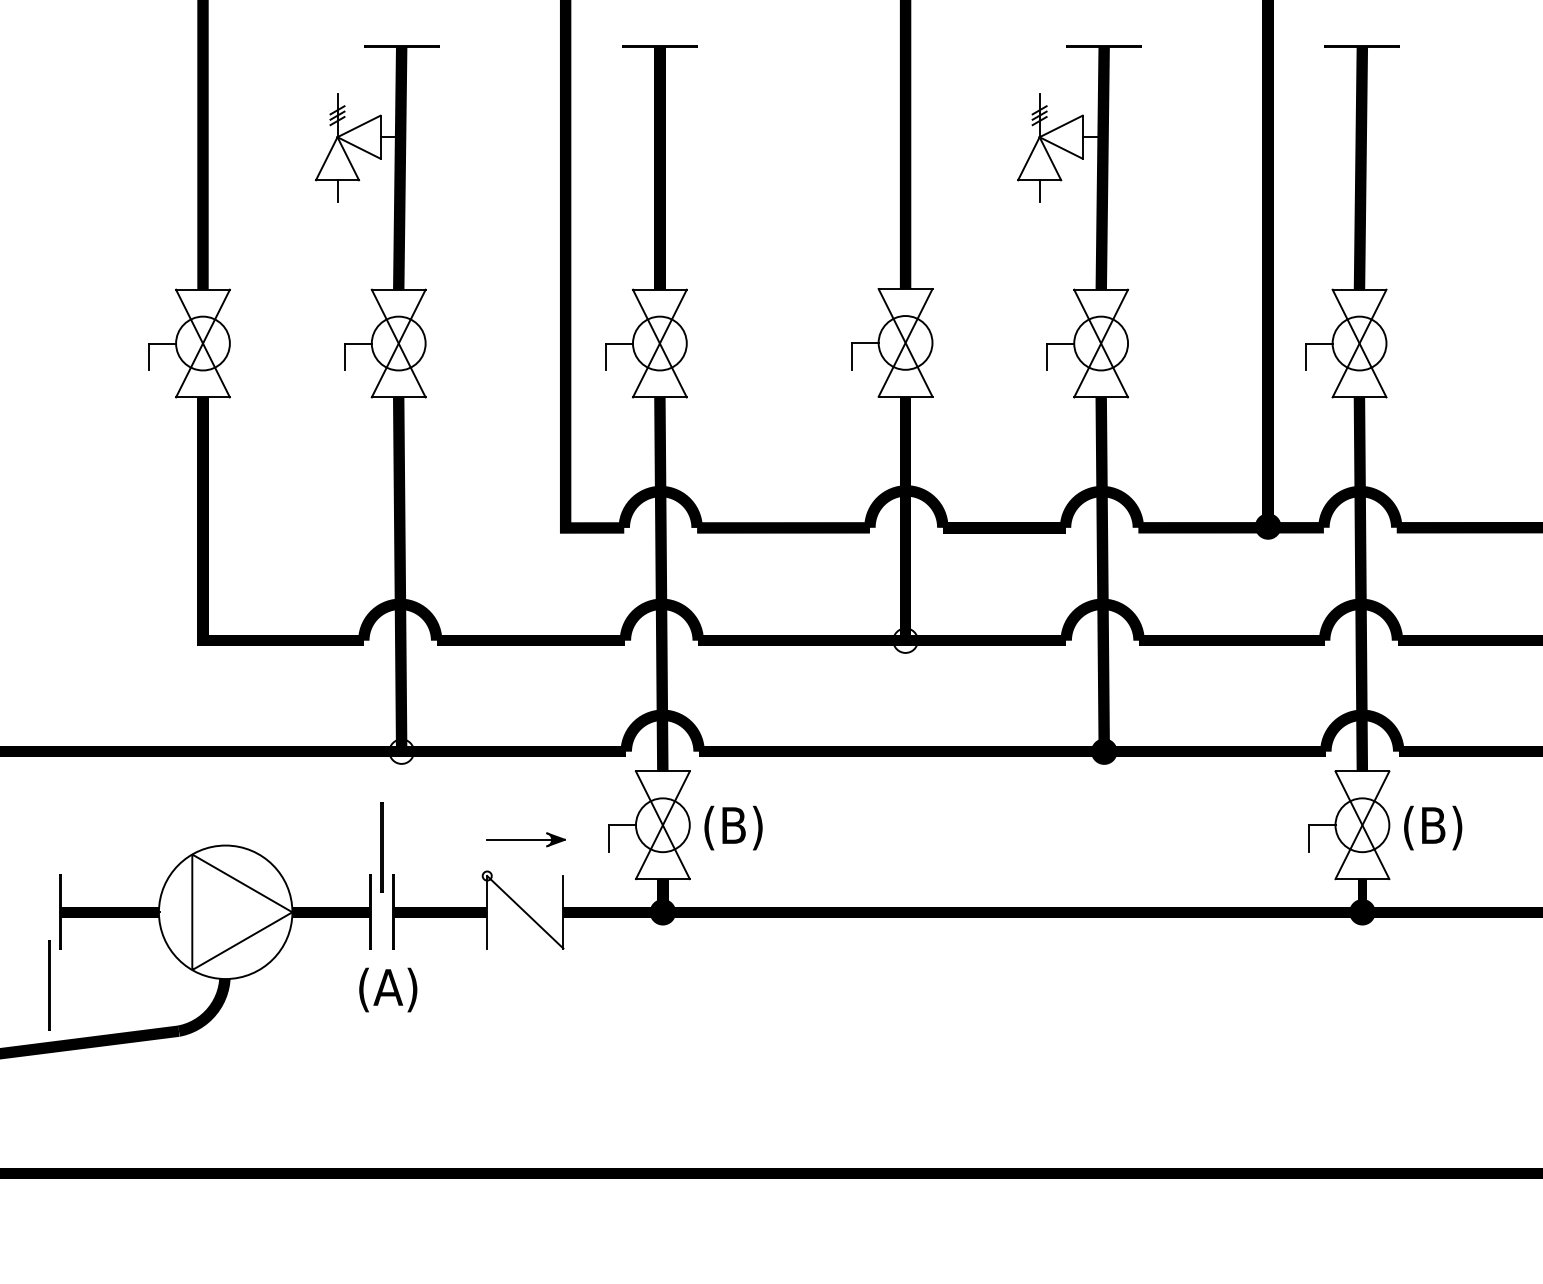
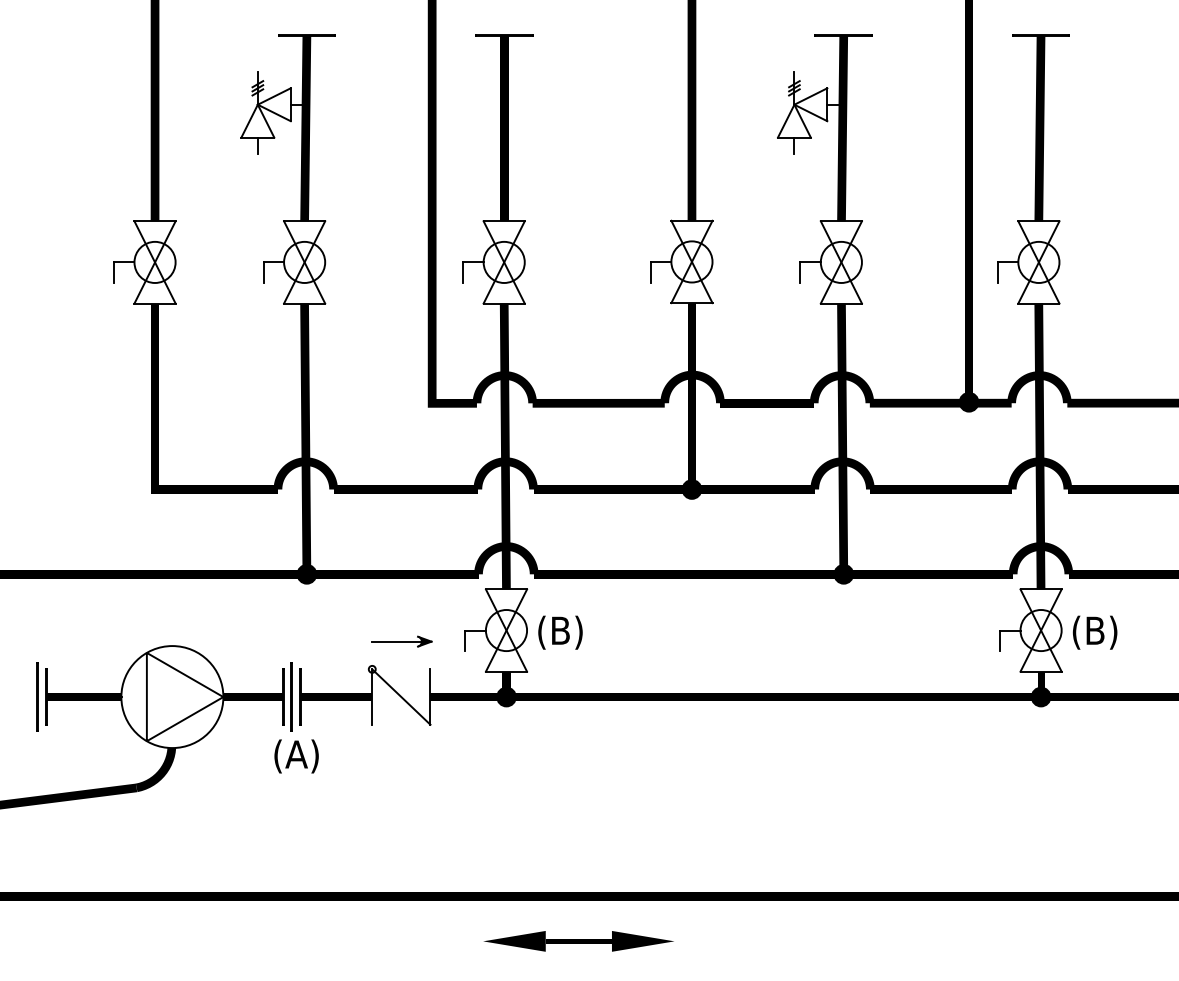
fill: (905, 640) -> (691, 489), added
fill: (401, 751) -> (306, 574), added
line: (381, 847) -> (291, 697), moved
line: (49, 985) -> (37, 697), moved
part: (757, 1231) -> (578, 940), added

